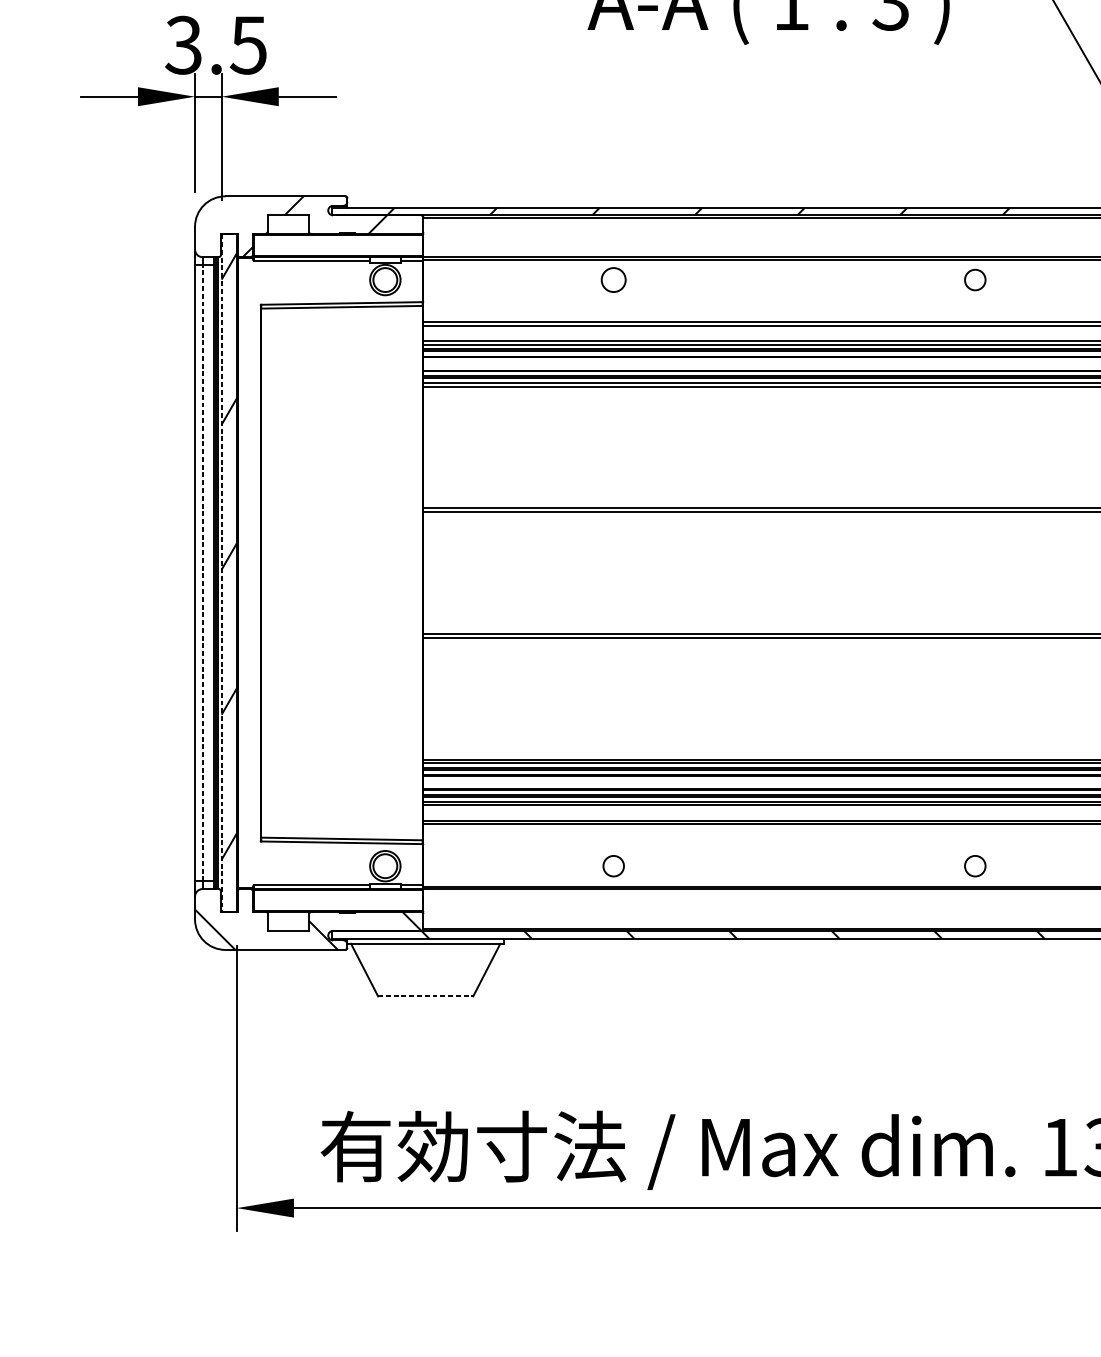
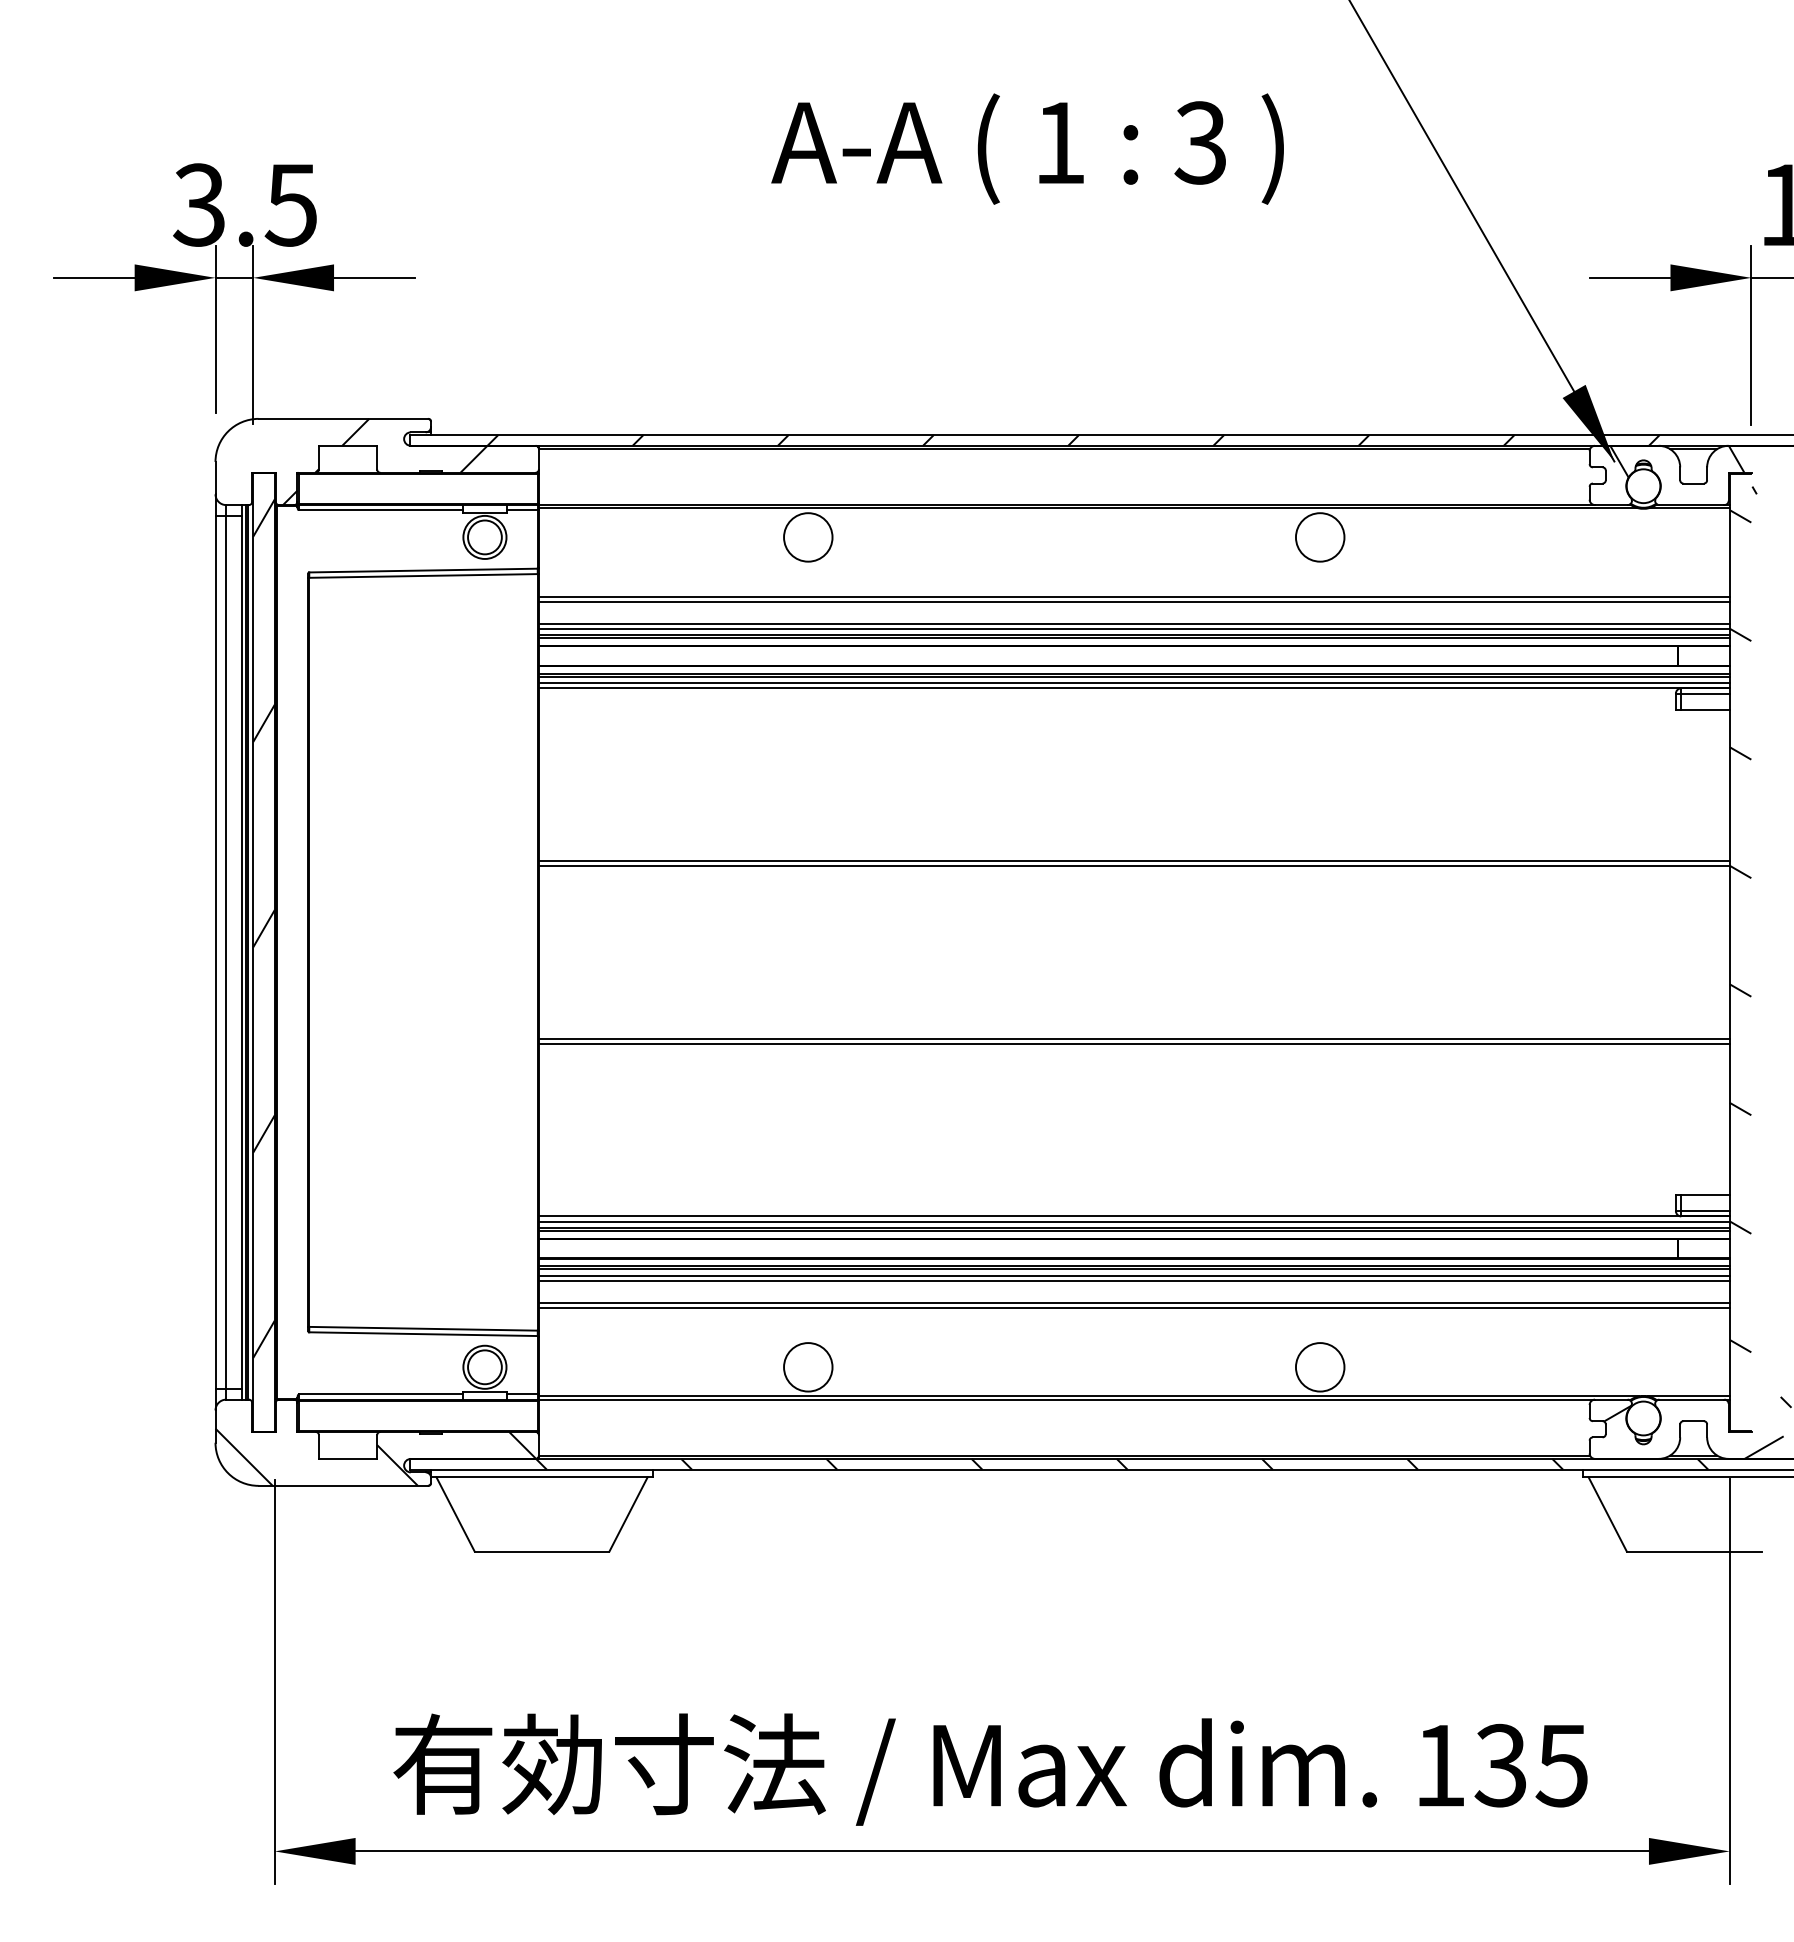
circle: (613, 280) -> (808, 537), size x1.43
circle: (974, 280) -> (1319, 537), size x1.67
line: (202, 572) -> (226, 951), dashed -> solid
line: (221, 573) -> (253, 952), dashed -> solid
circle: (613, 866) -> (808, 1367), size x1.67
circle: (974, 866) -> (1319, 1367), size x1.67
line: (426, 996) -> (542, 1551), dashed -> solid

